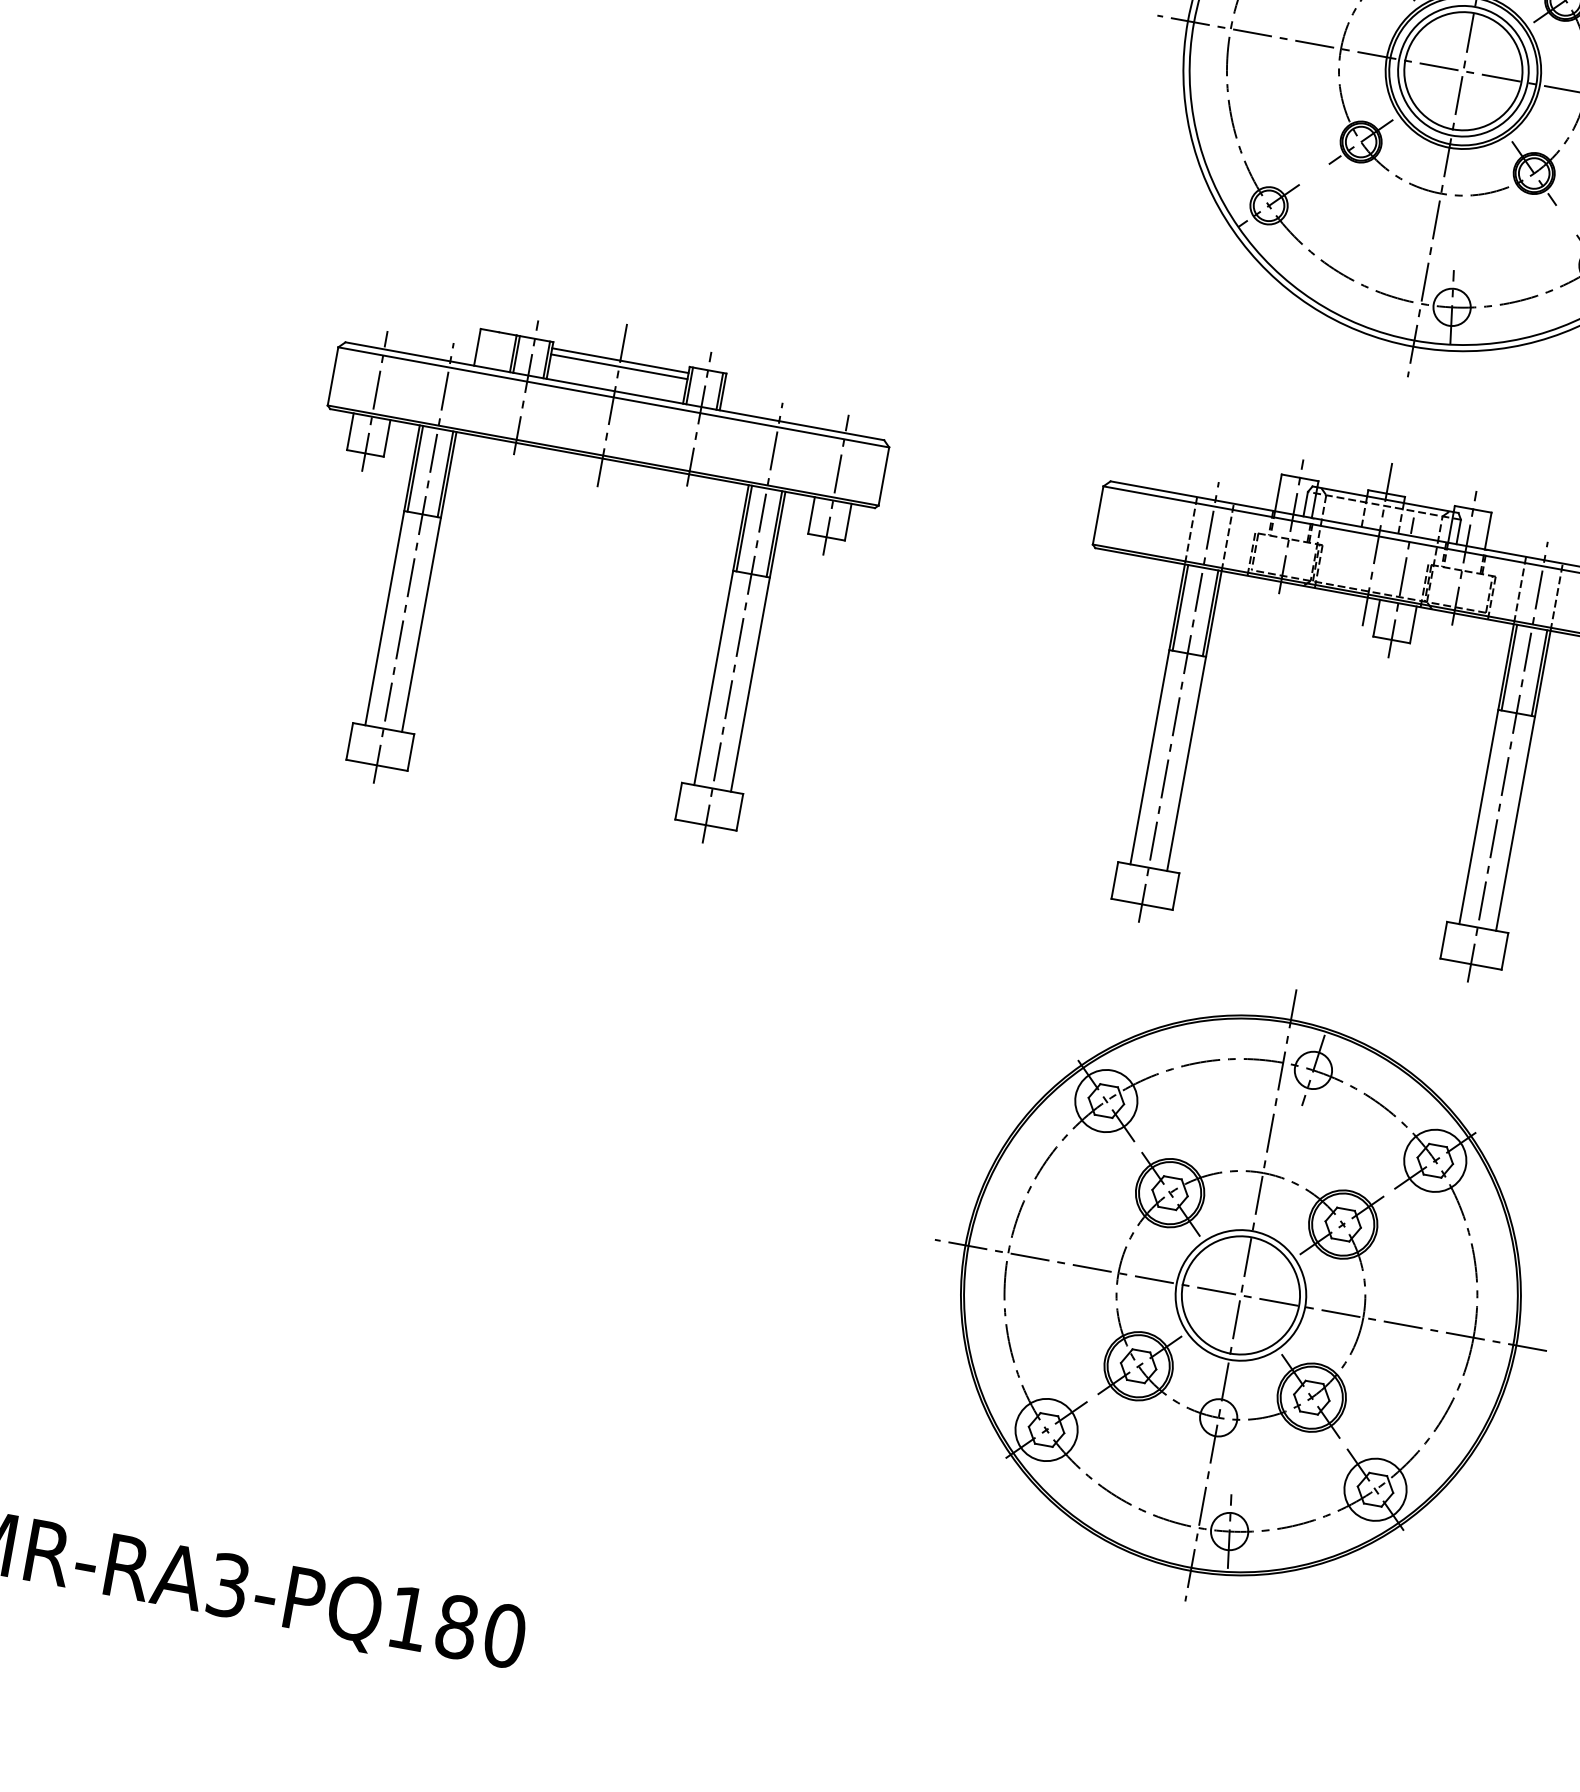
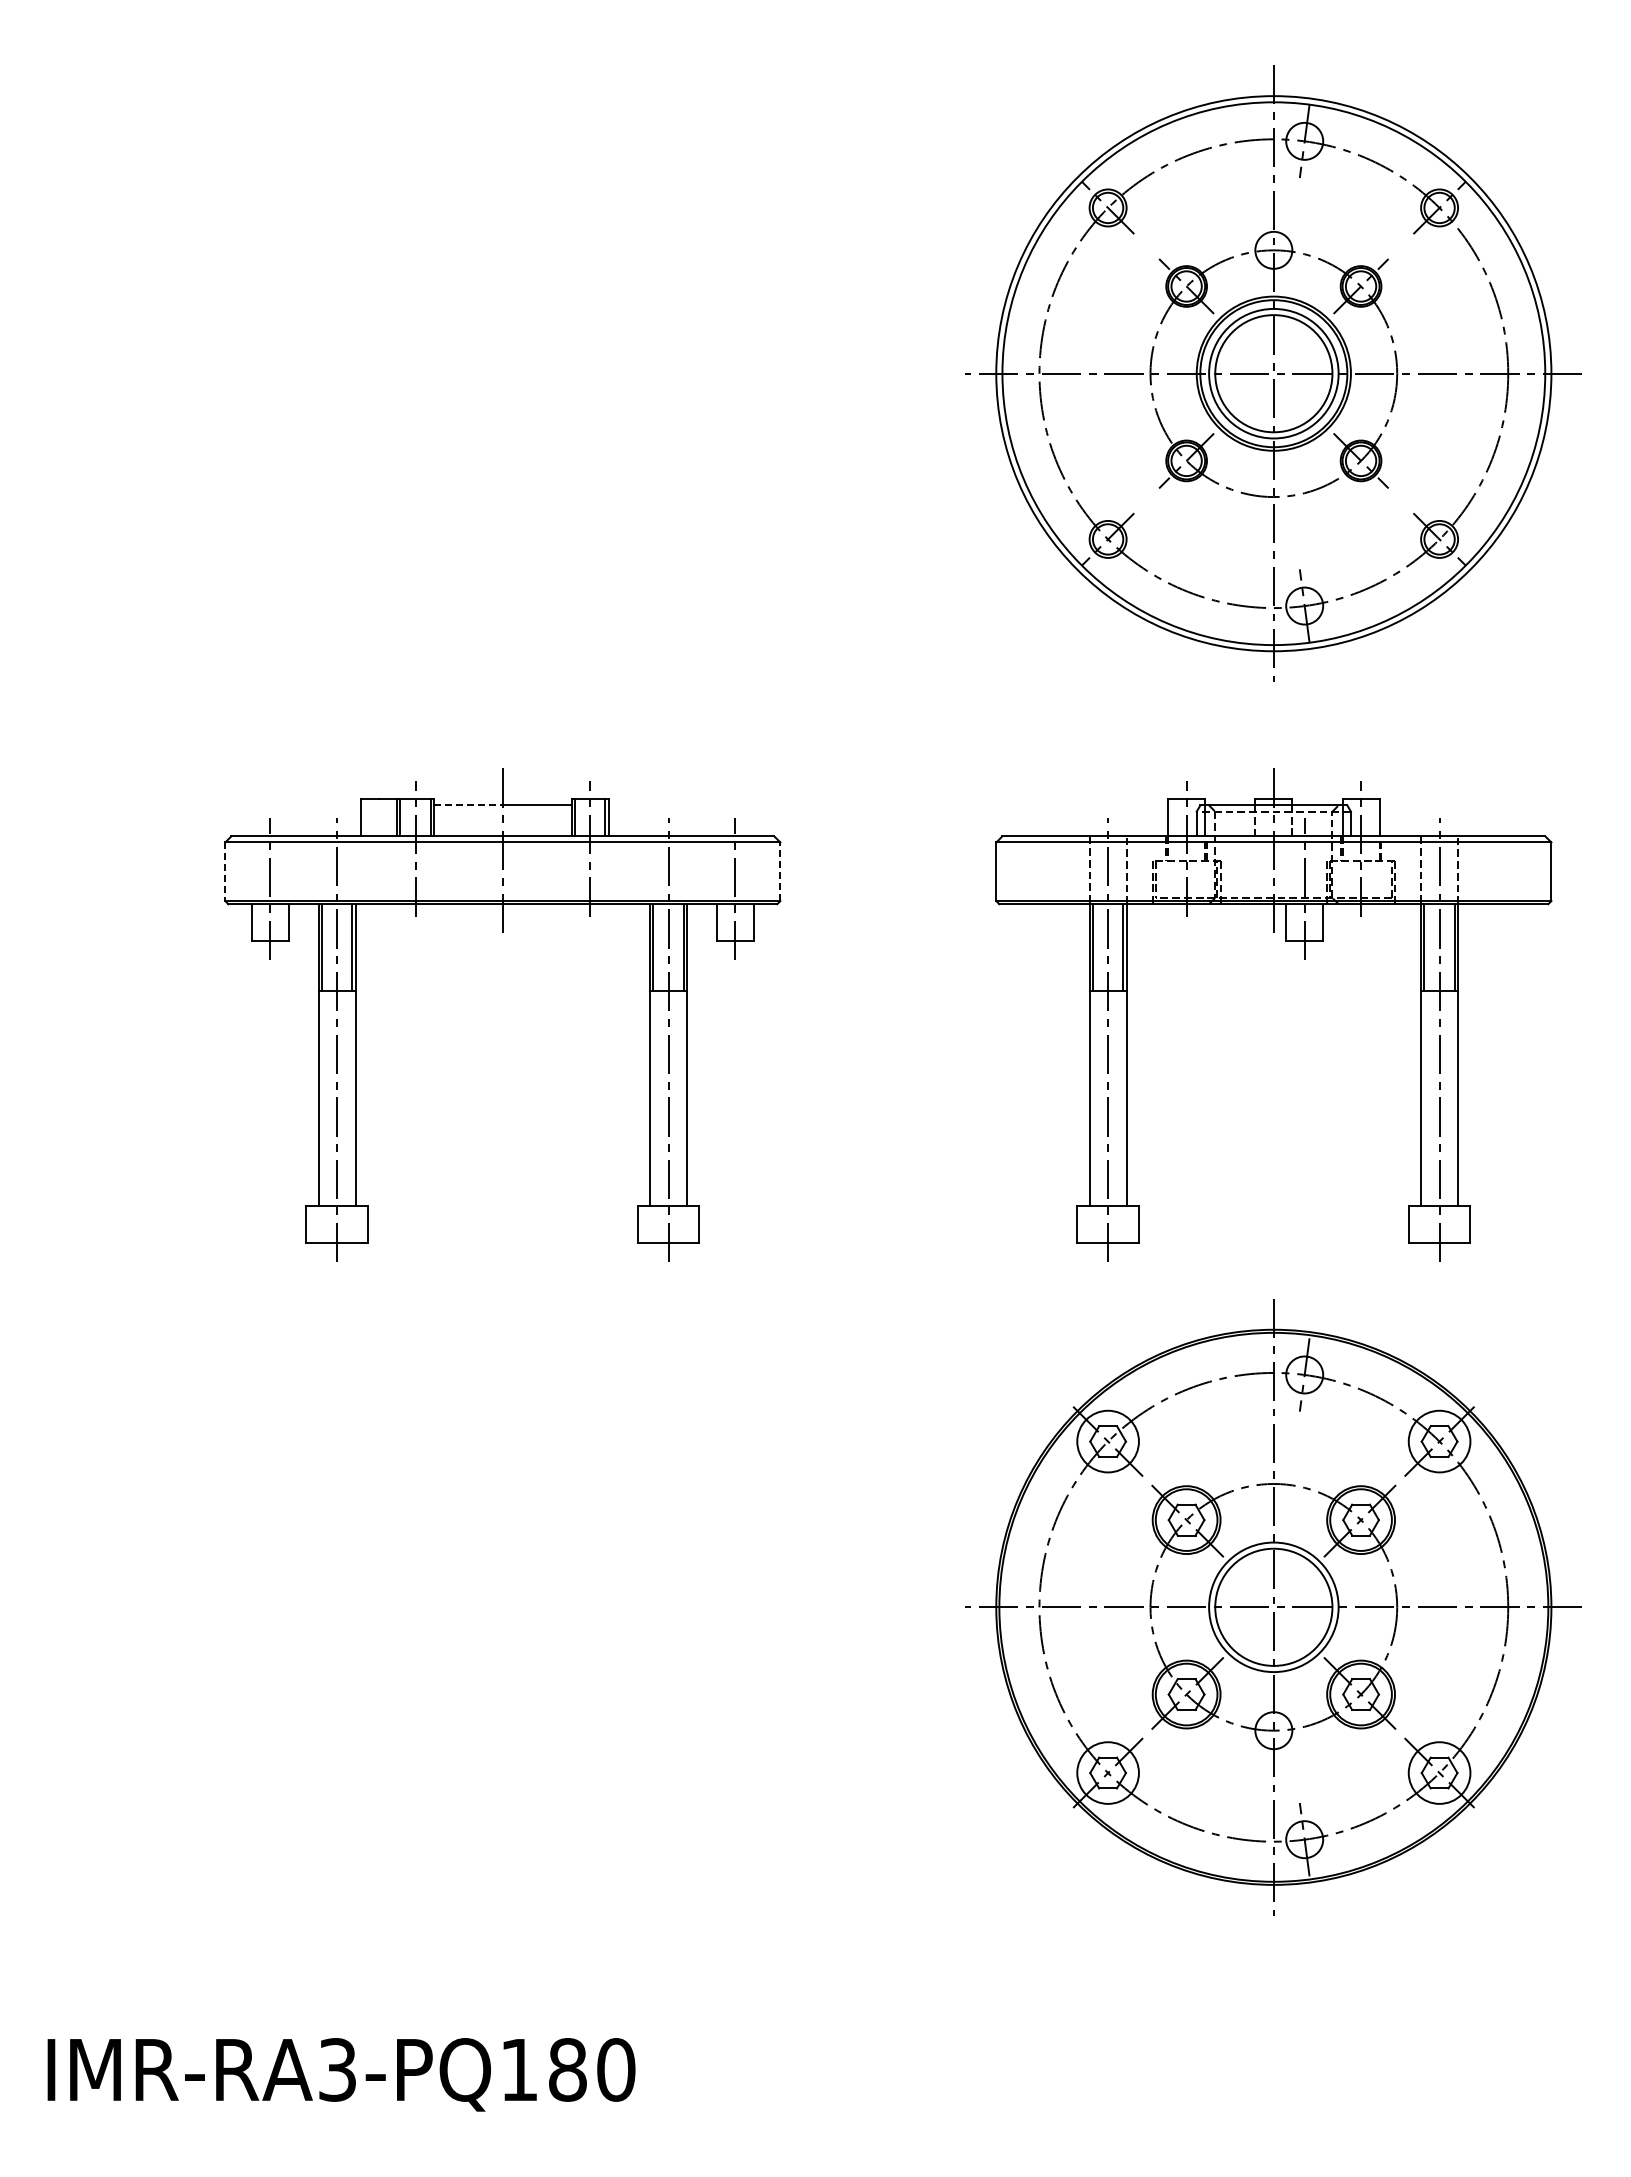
line: (586, 354) -> (468, 805), solid -> dashed
line: (619, 366) -> (502, 811), removed
line: (333, 377) -> (225, 872), solid -> dashed
line: (884, 476) -> (780, 871), solid -> dashed

